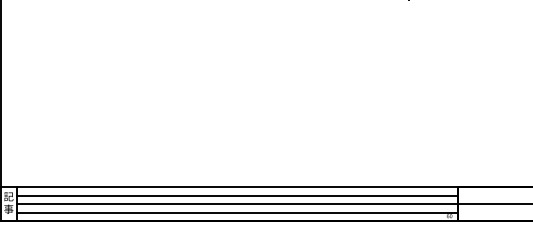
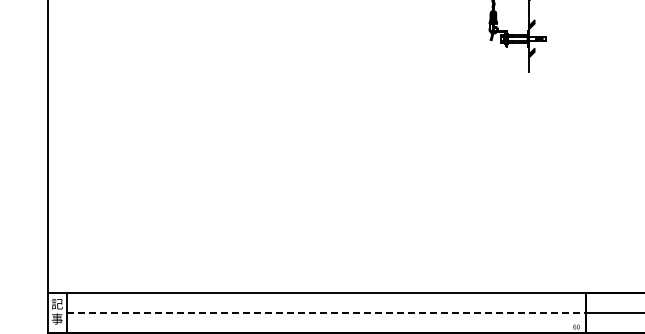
line: (237, 195) -> (326, 302), removed
line: (237, 203) -> (326, 312), solid -> dashed
line: (237, 212) -> (326, 322), removed

